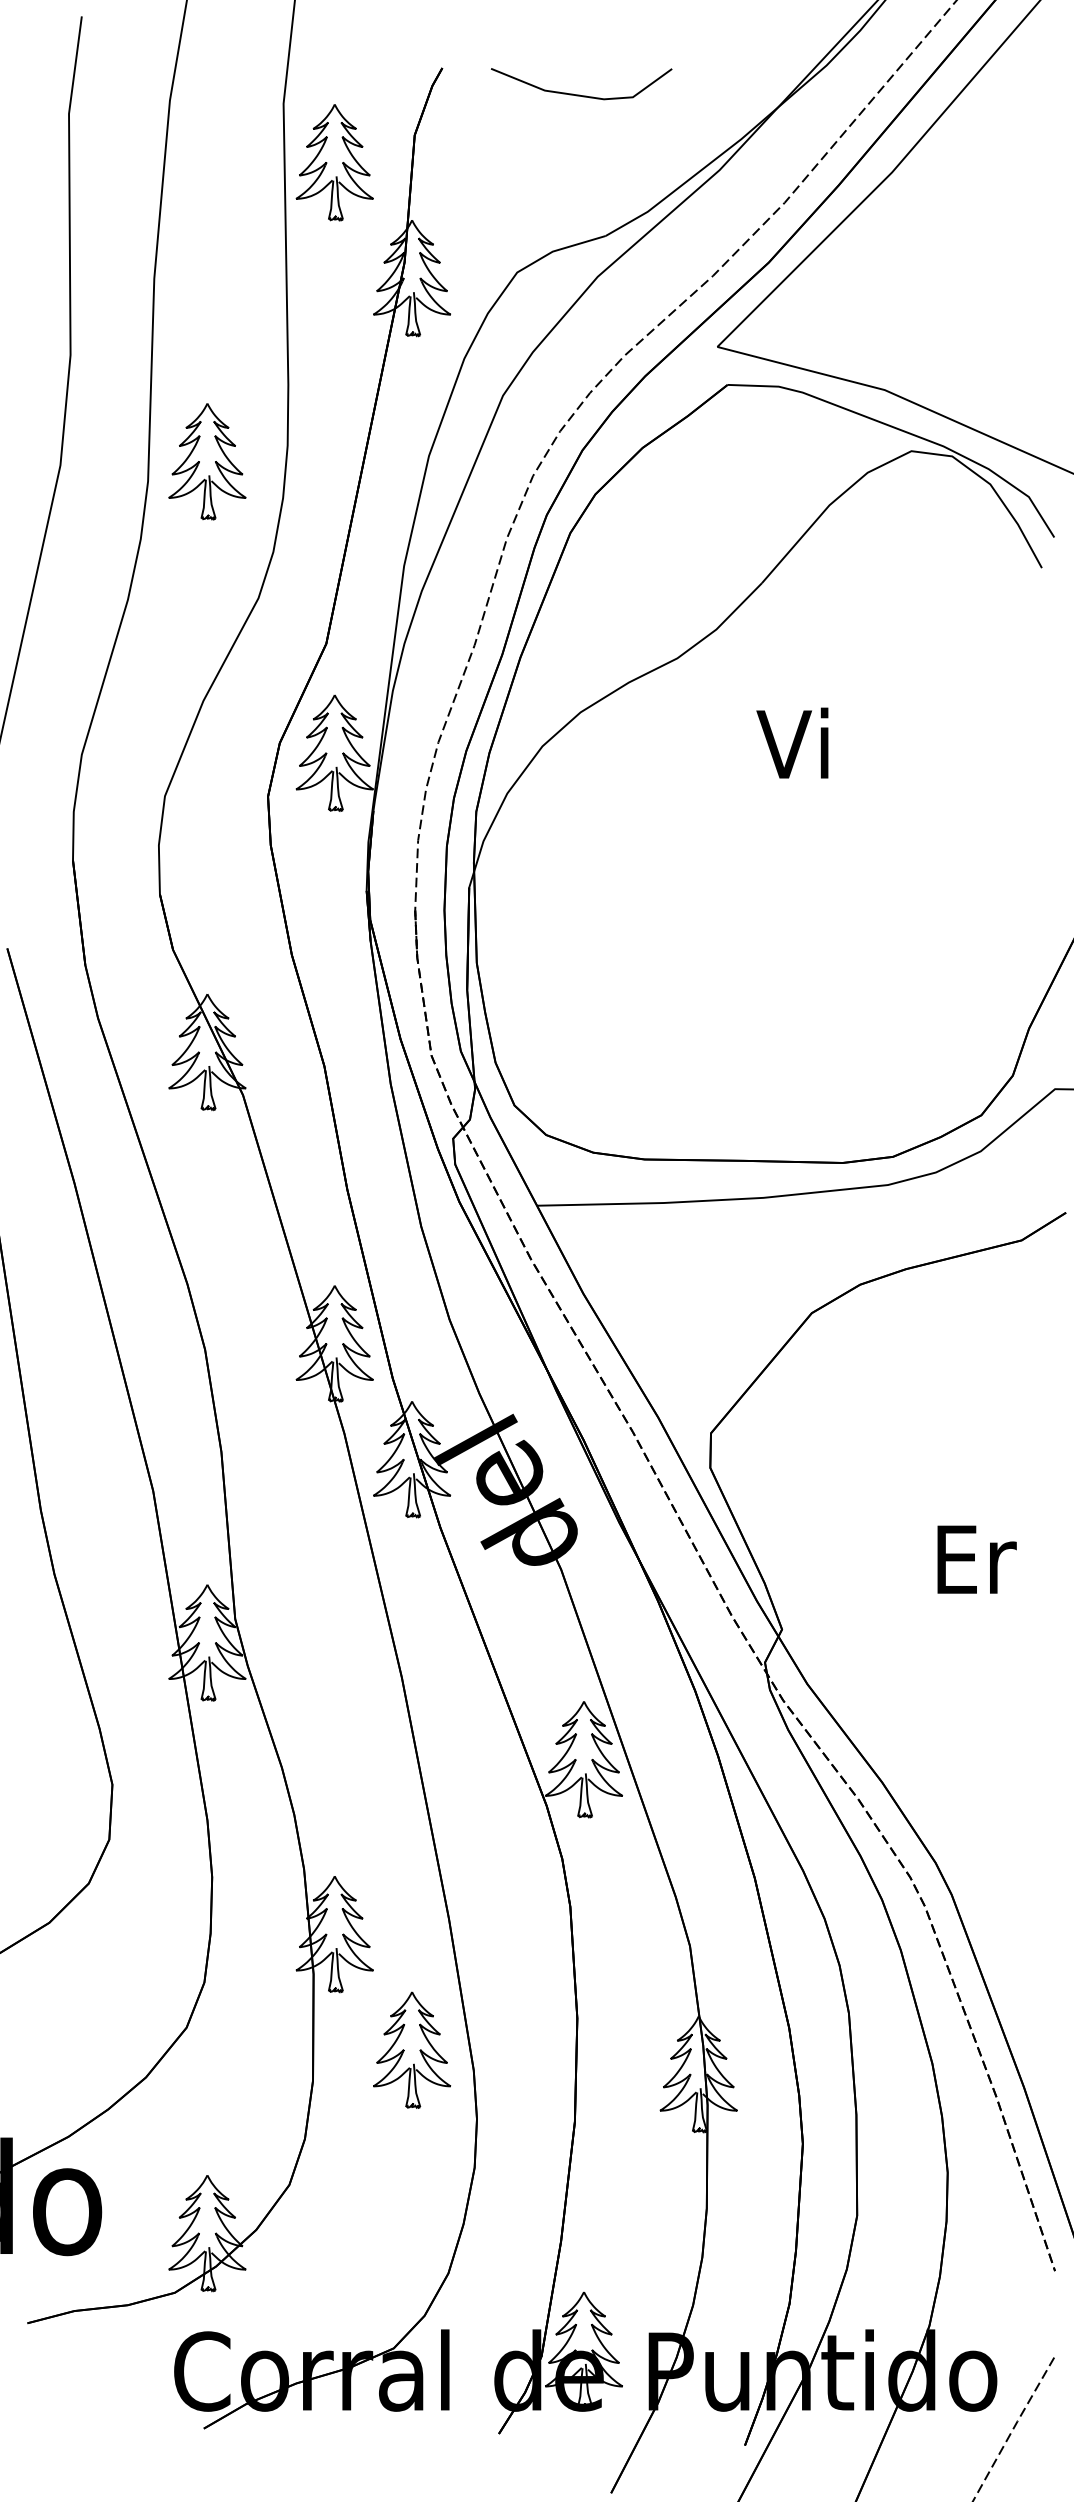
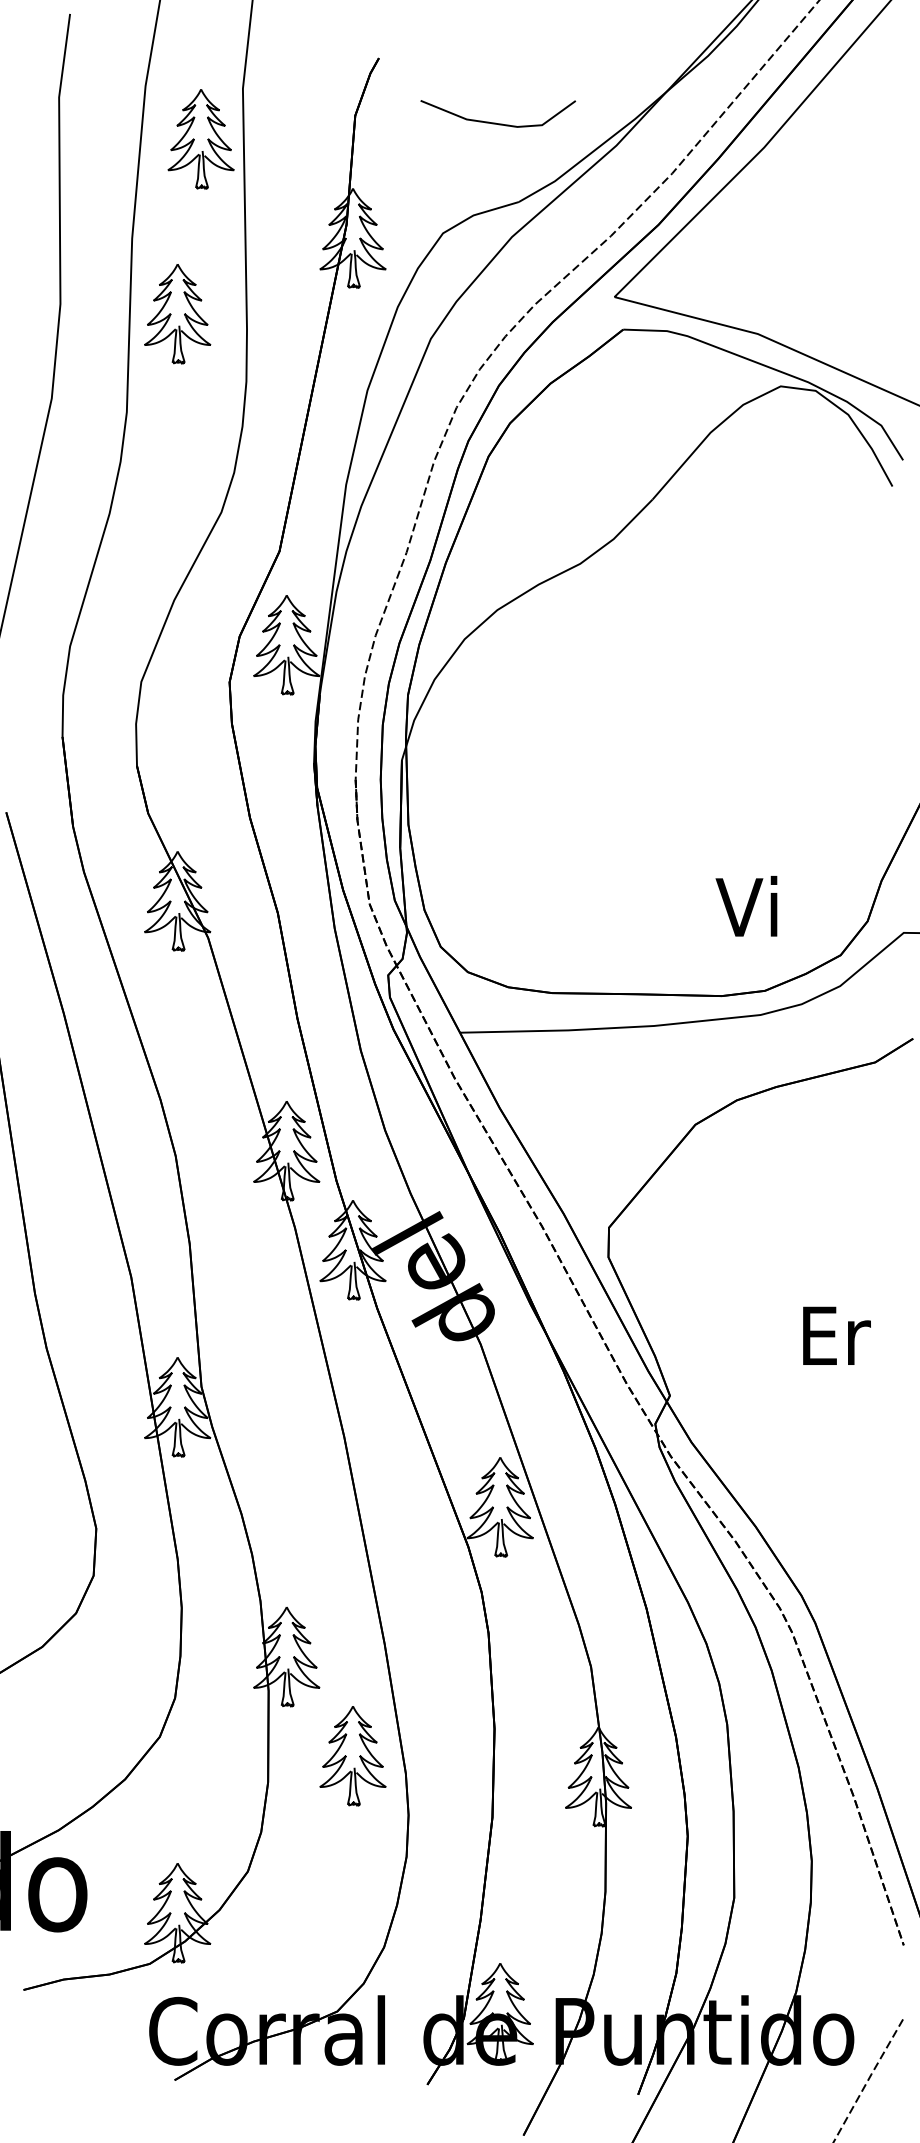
line: (579, 94) -> (496, 122), moved
part: (334, 162) -> (200, 139), moved
part: (207, 461) -> (177, 313), moved
text: (792, 742) -> (746, 905), moved

